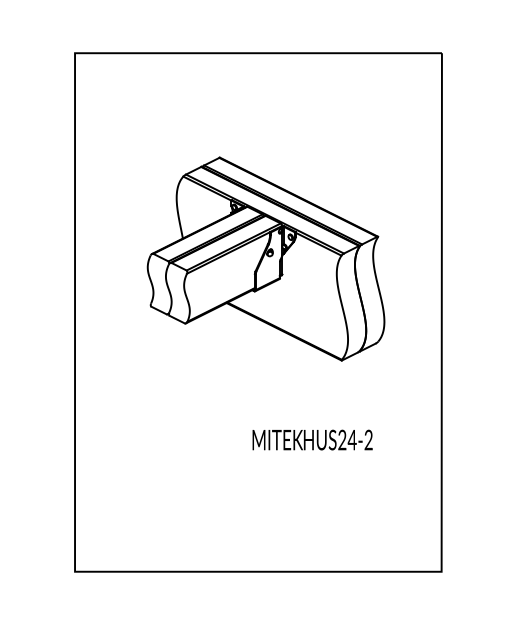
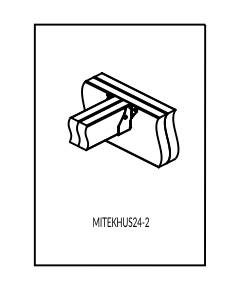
text: (311, 438) -> (120, 221), moved

